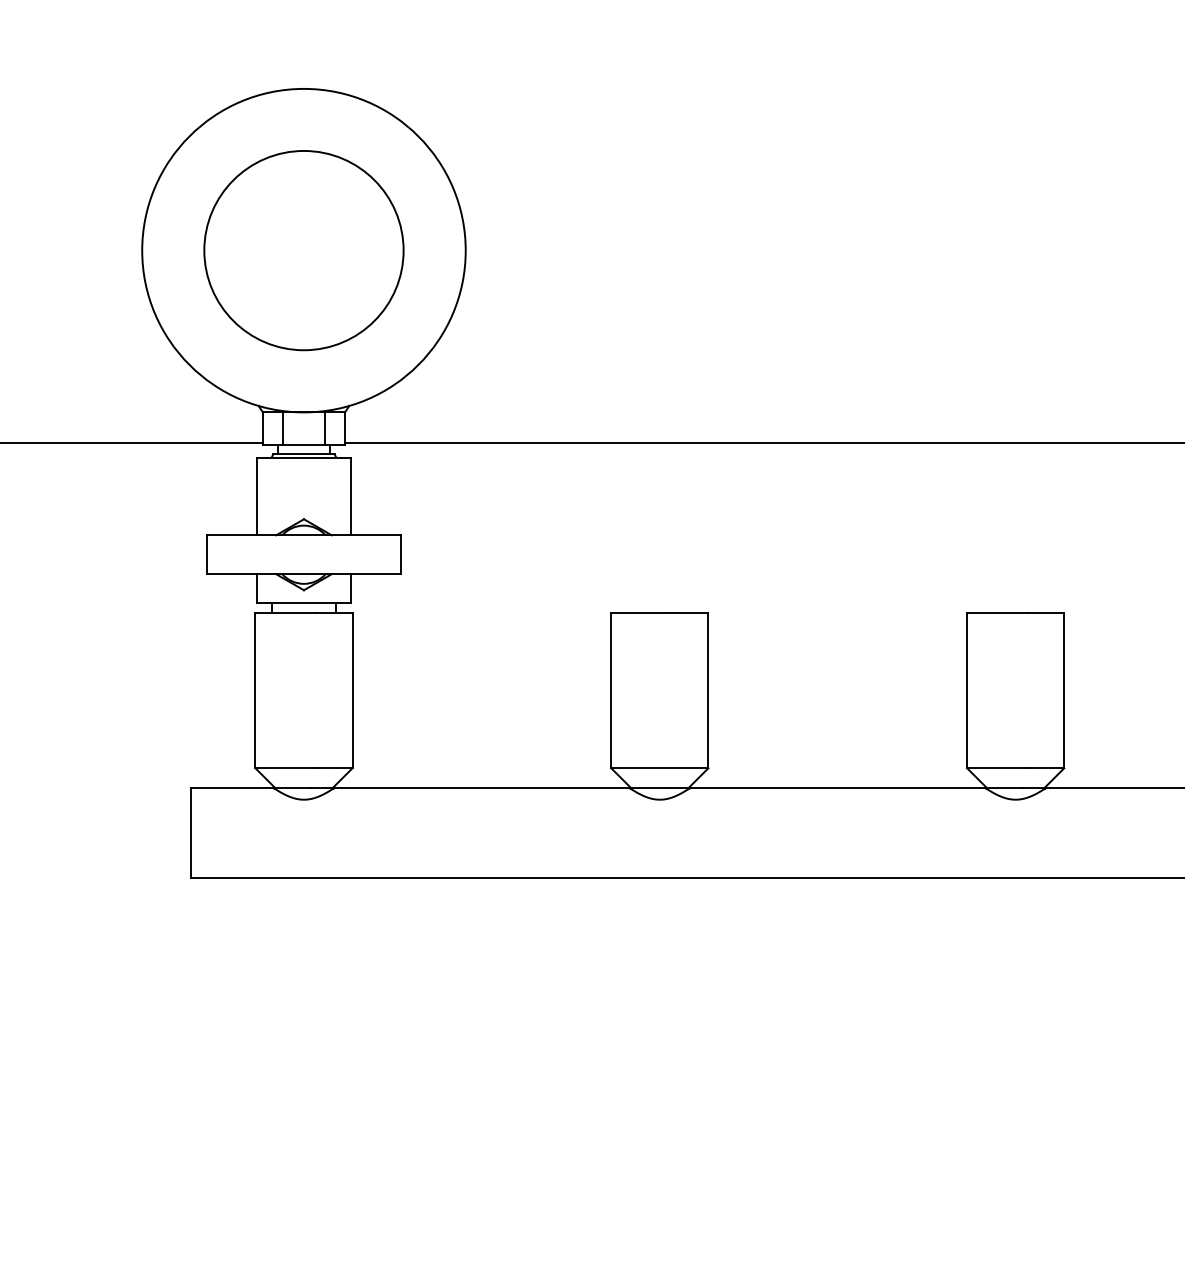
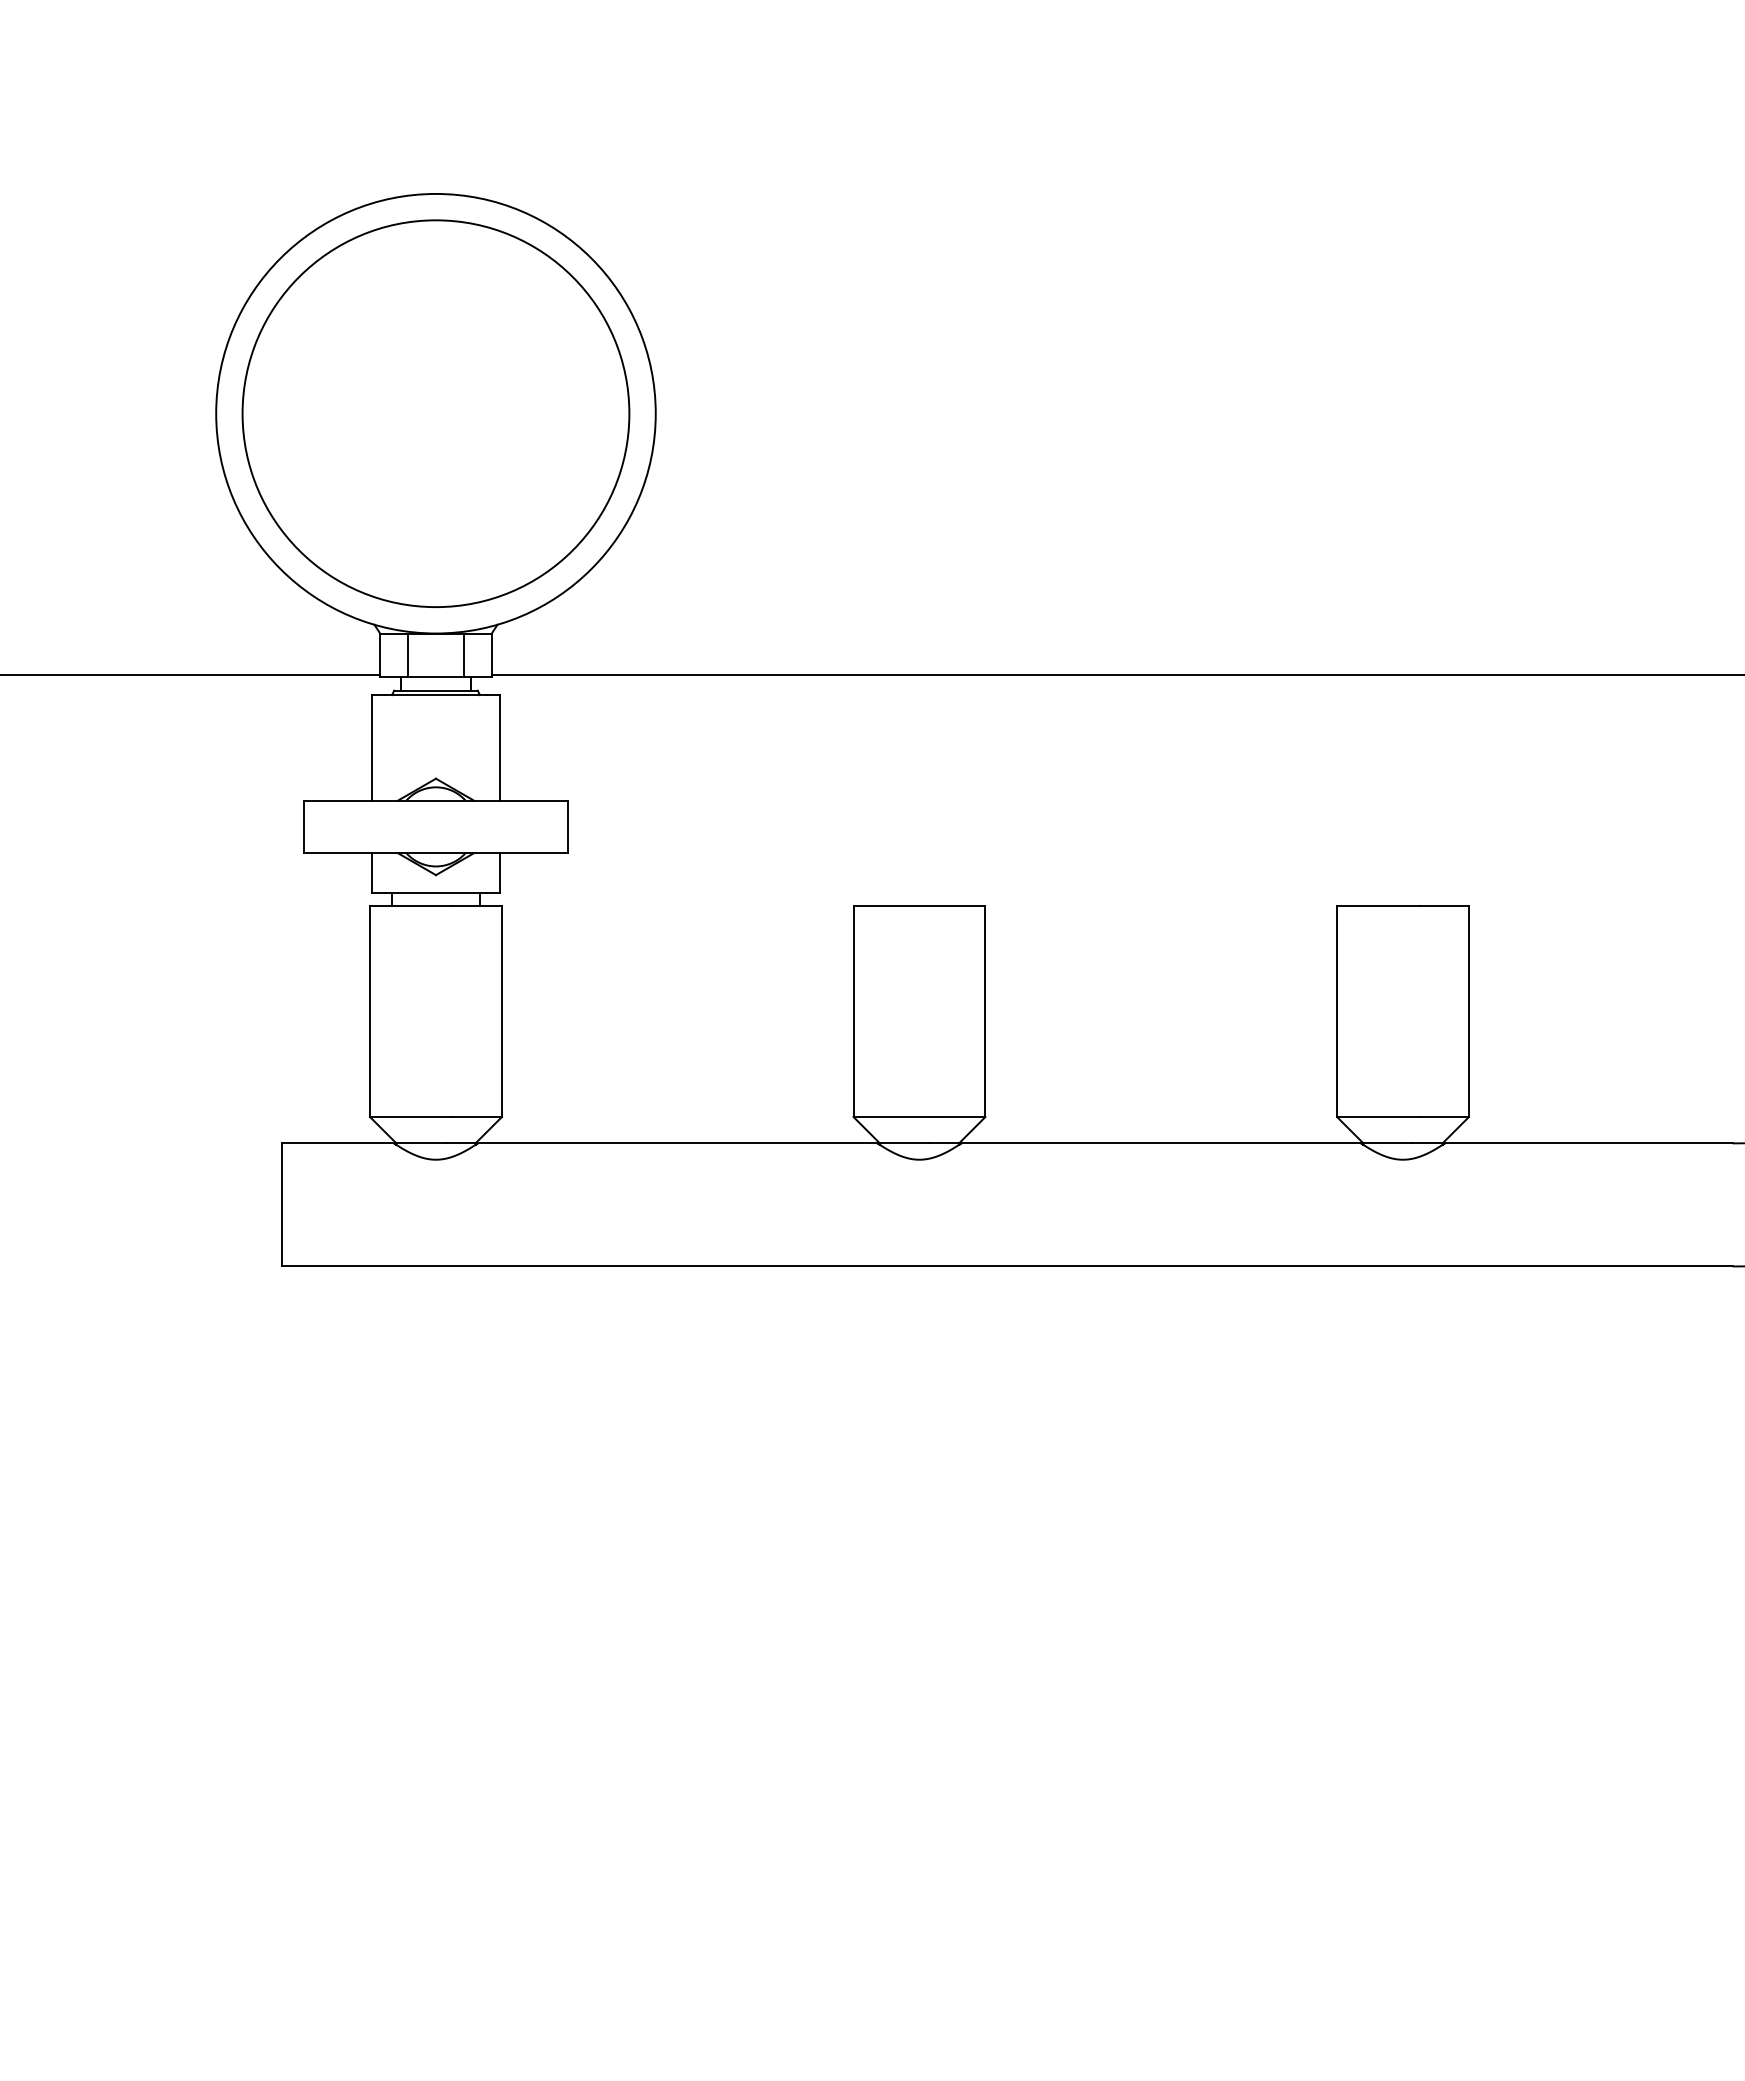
circle: (303, 250) -> (435, 413), size x1.43

